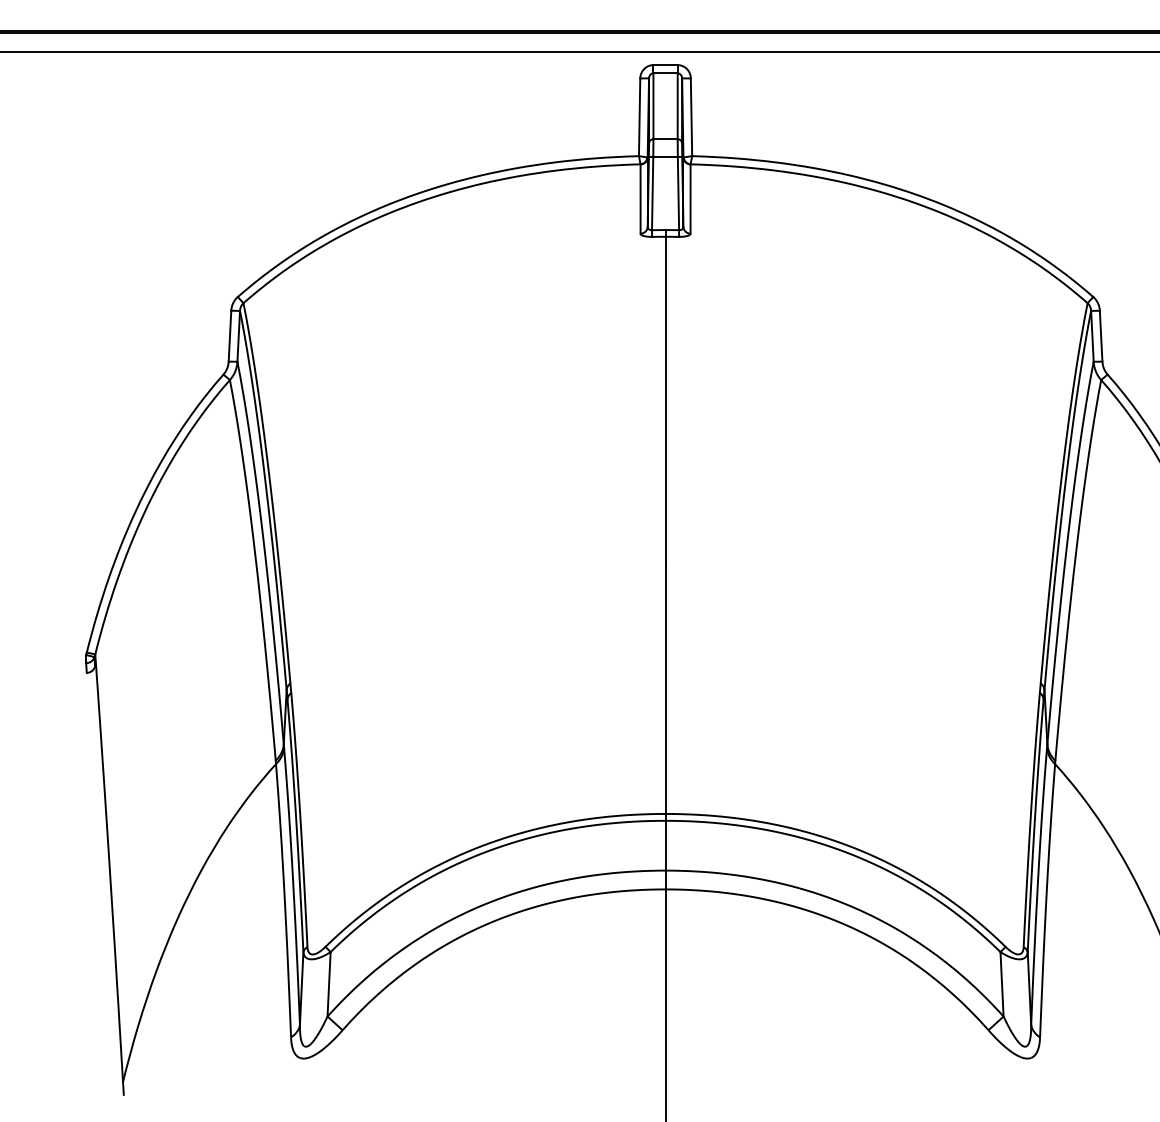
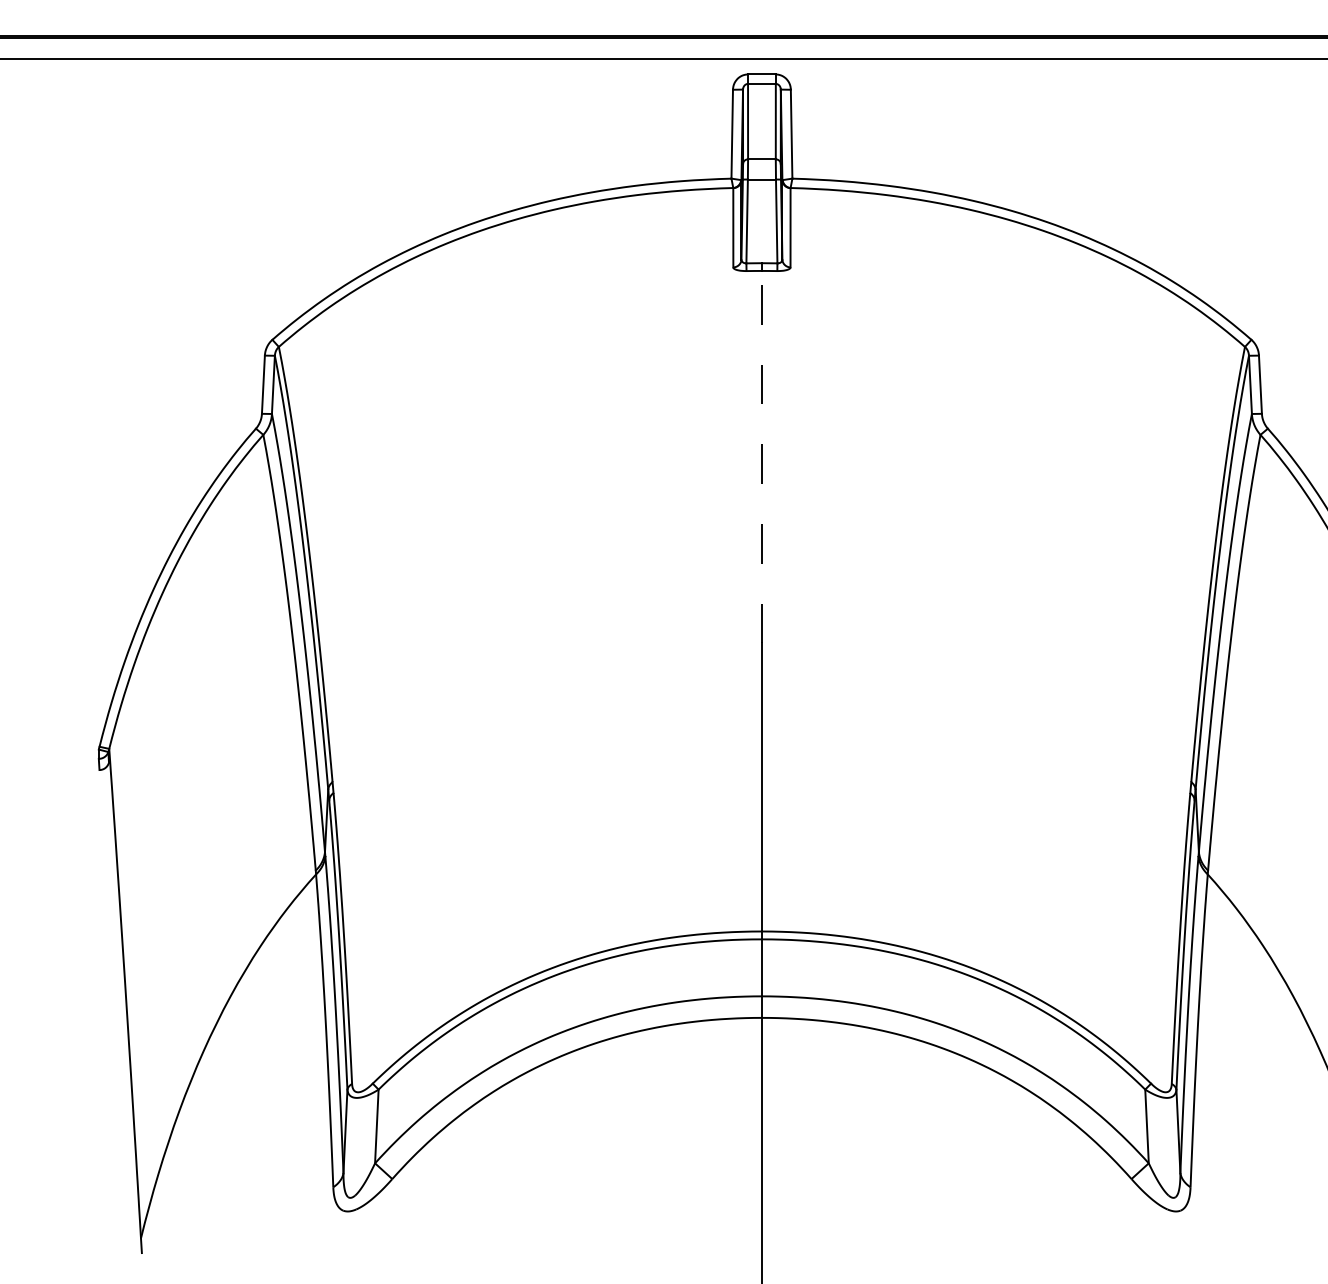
line: (665, 399) -> (761, 457), solid -> dashed

